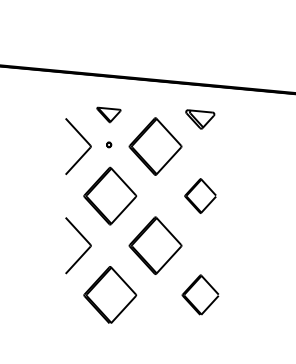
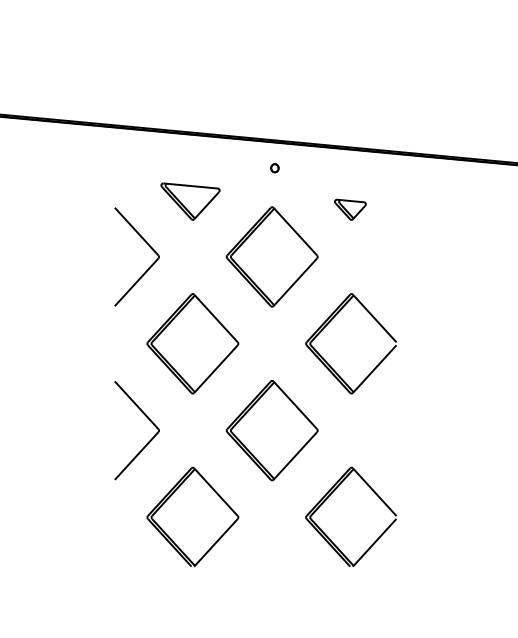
part: (108, 114) -> (189, 200), size x1.43
part: (199, 119) -> (349, 209), size x0.62
part: (109, 144) -> (275, 167), moved
part: (200, 195) -> (350, 342), size x1.67
part: (200, 294) -> (350, 516), size x1.43

